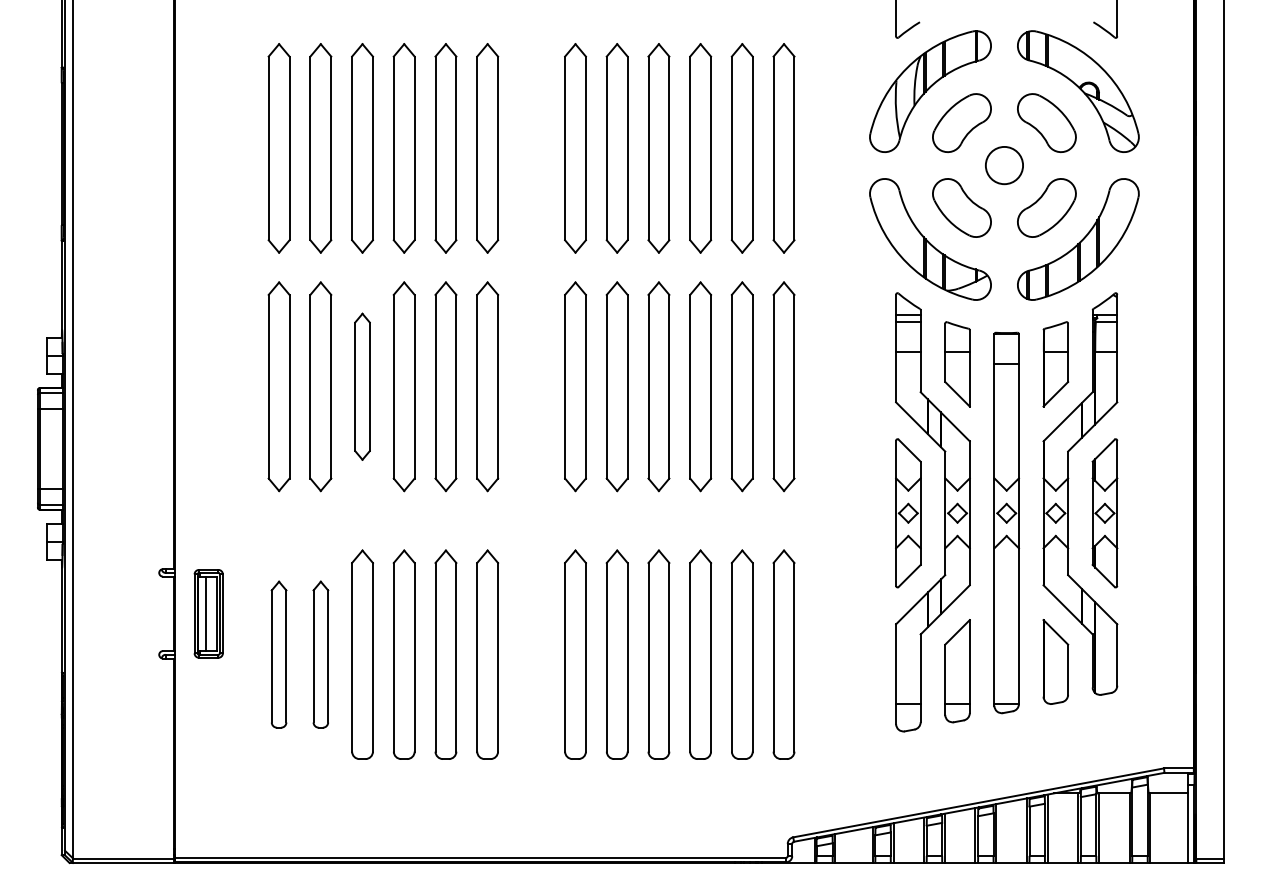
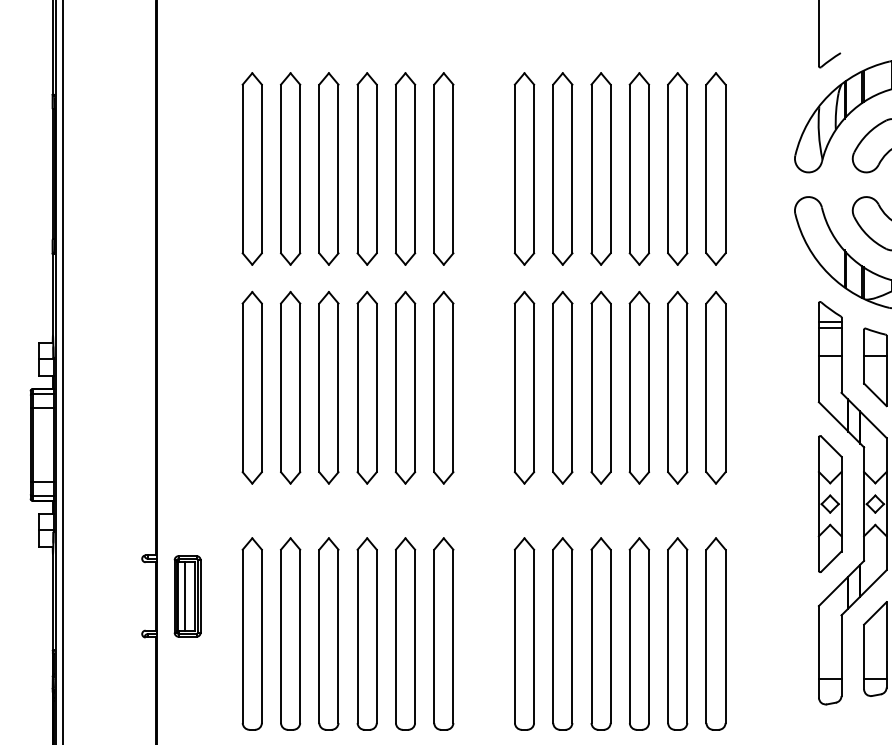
part: (362, 386) -> (328, 387), size x1.43
part: (278, 654) -> (251, 633), size x1.43
part: (320, 654) -> (290, 633), size x1.43

